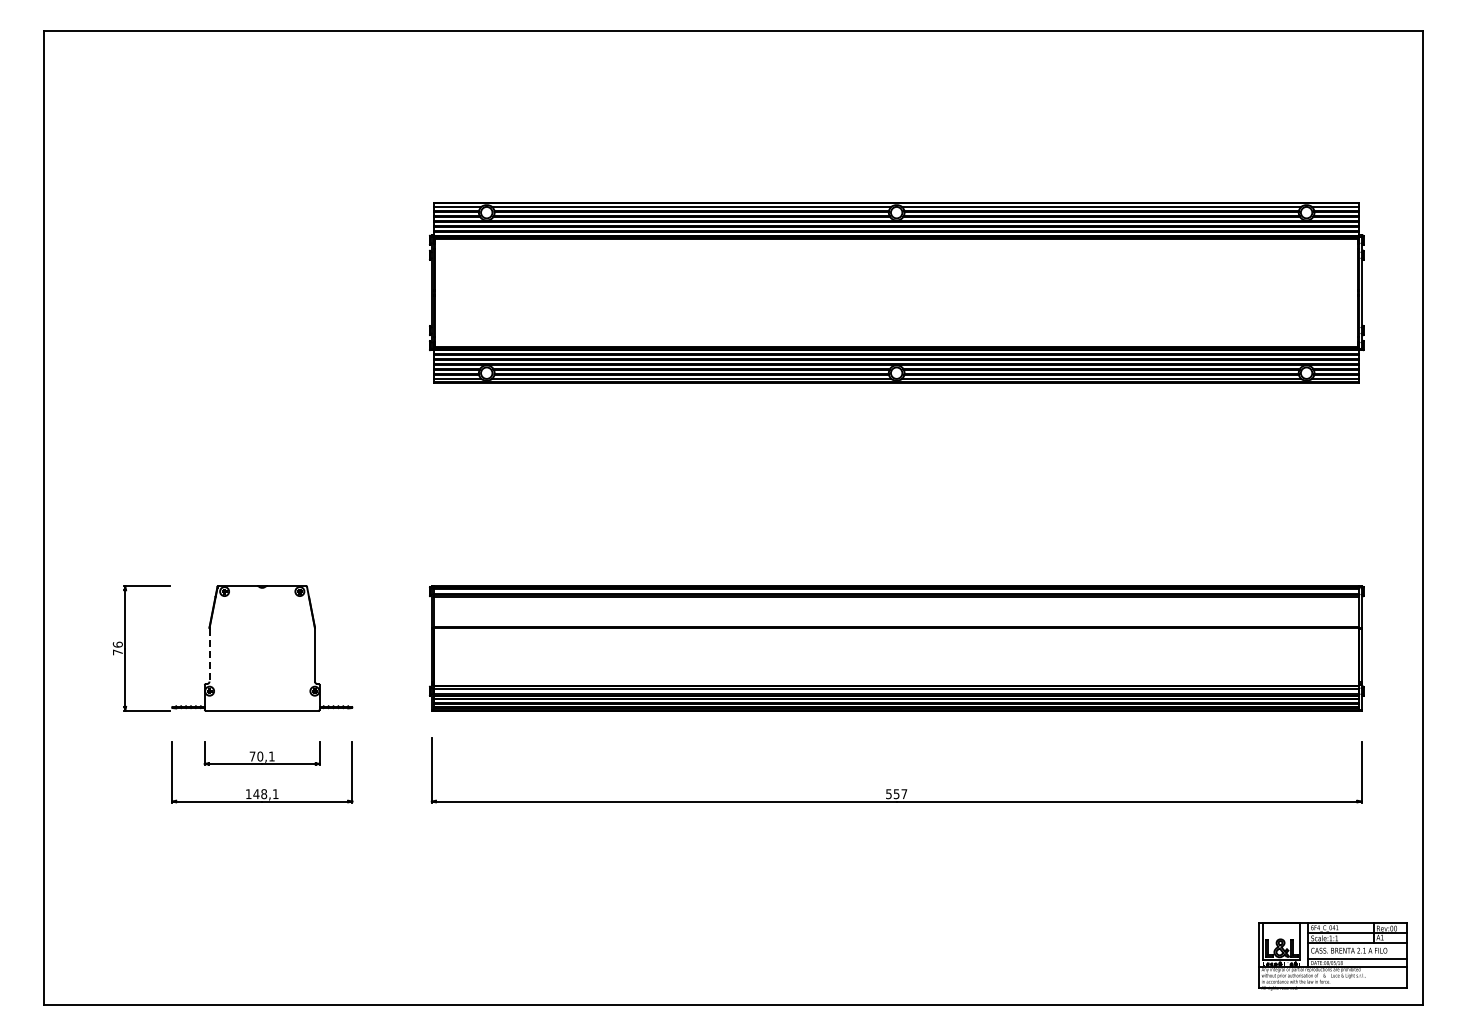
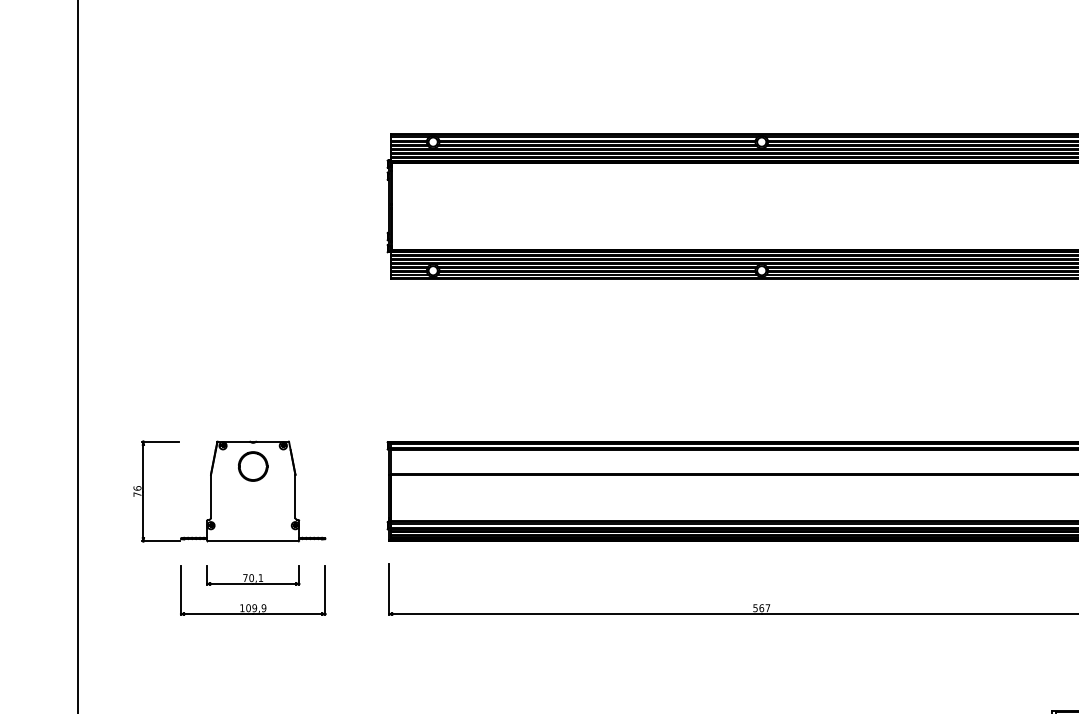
part: (262, 617) -> (253, 466), added
line: (209, 655) -> (210, 497), dashed -> solid
text: (265, 794) -> (255, 608), 148,1 -> 109,9
text: (896, 794) -> (761, 608), 557 -> 567

